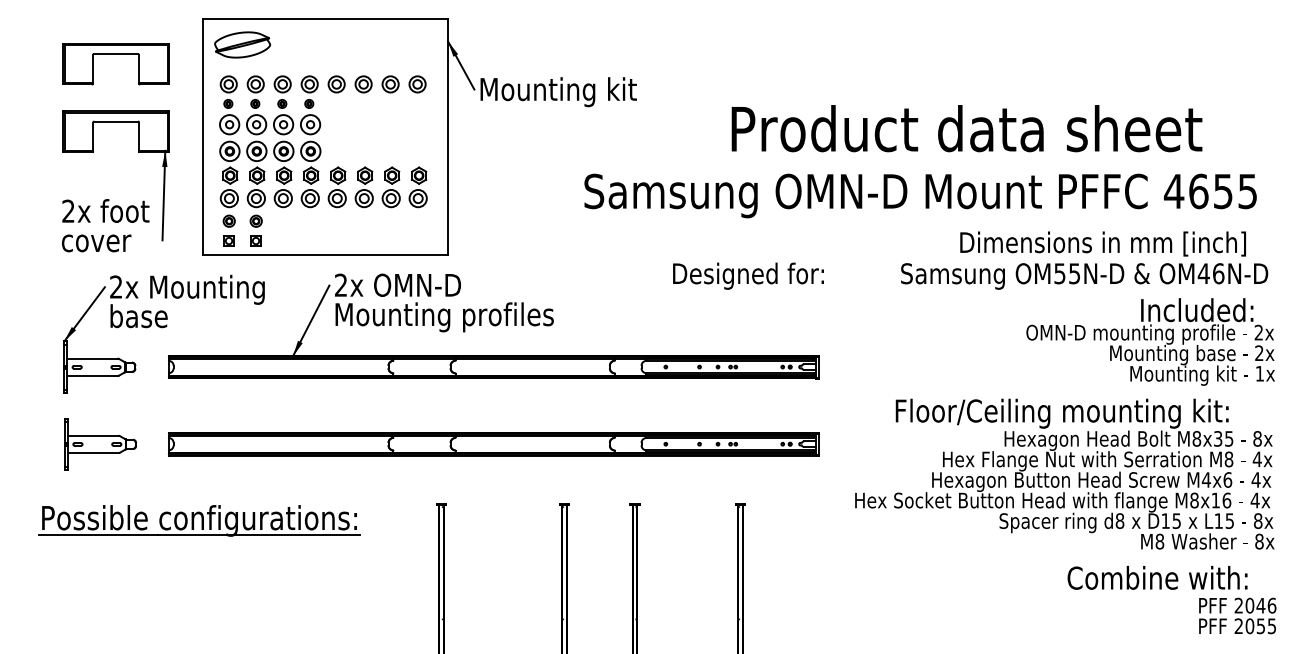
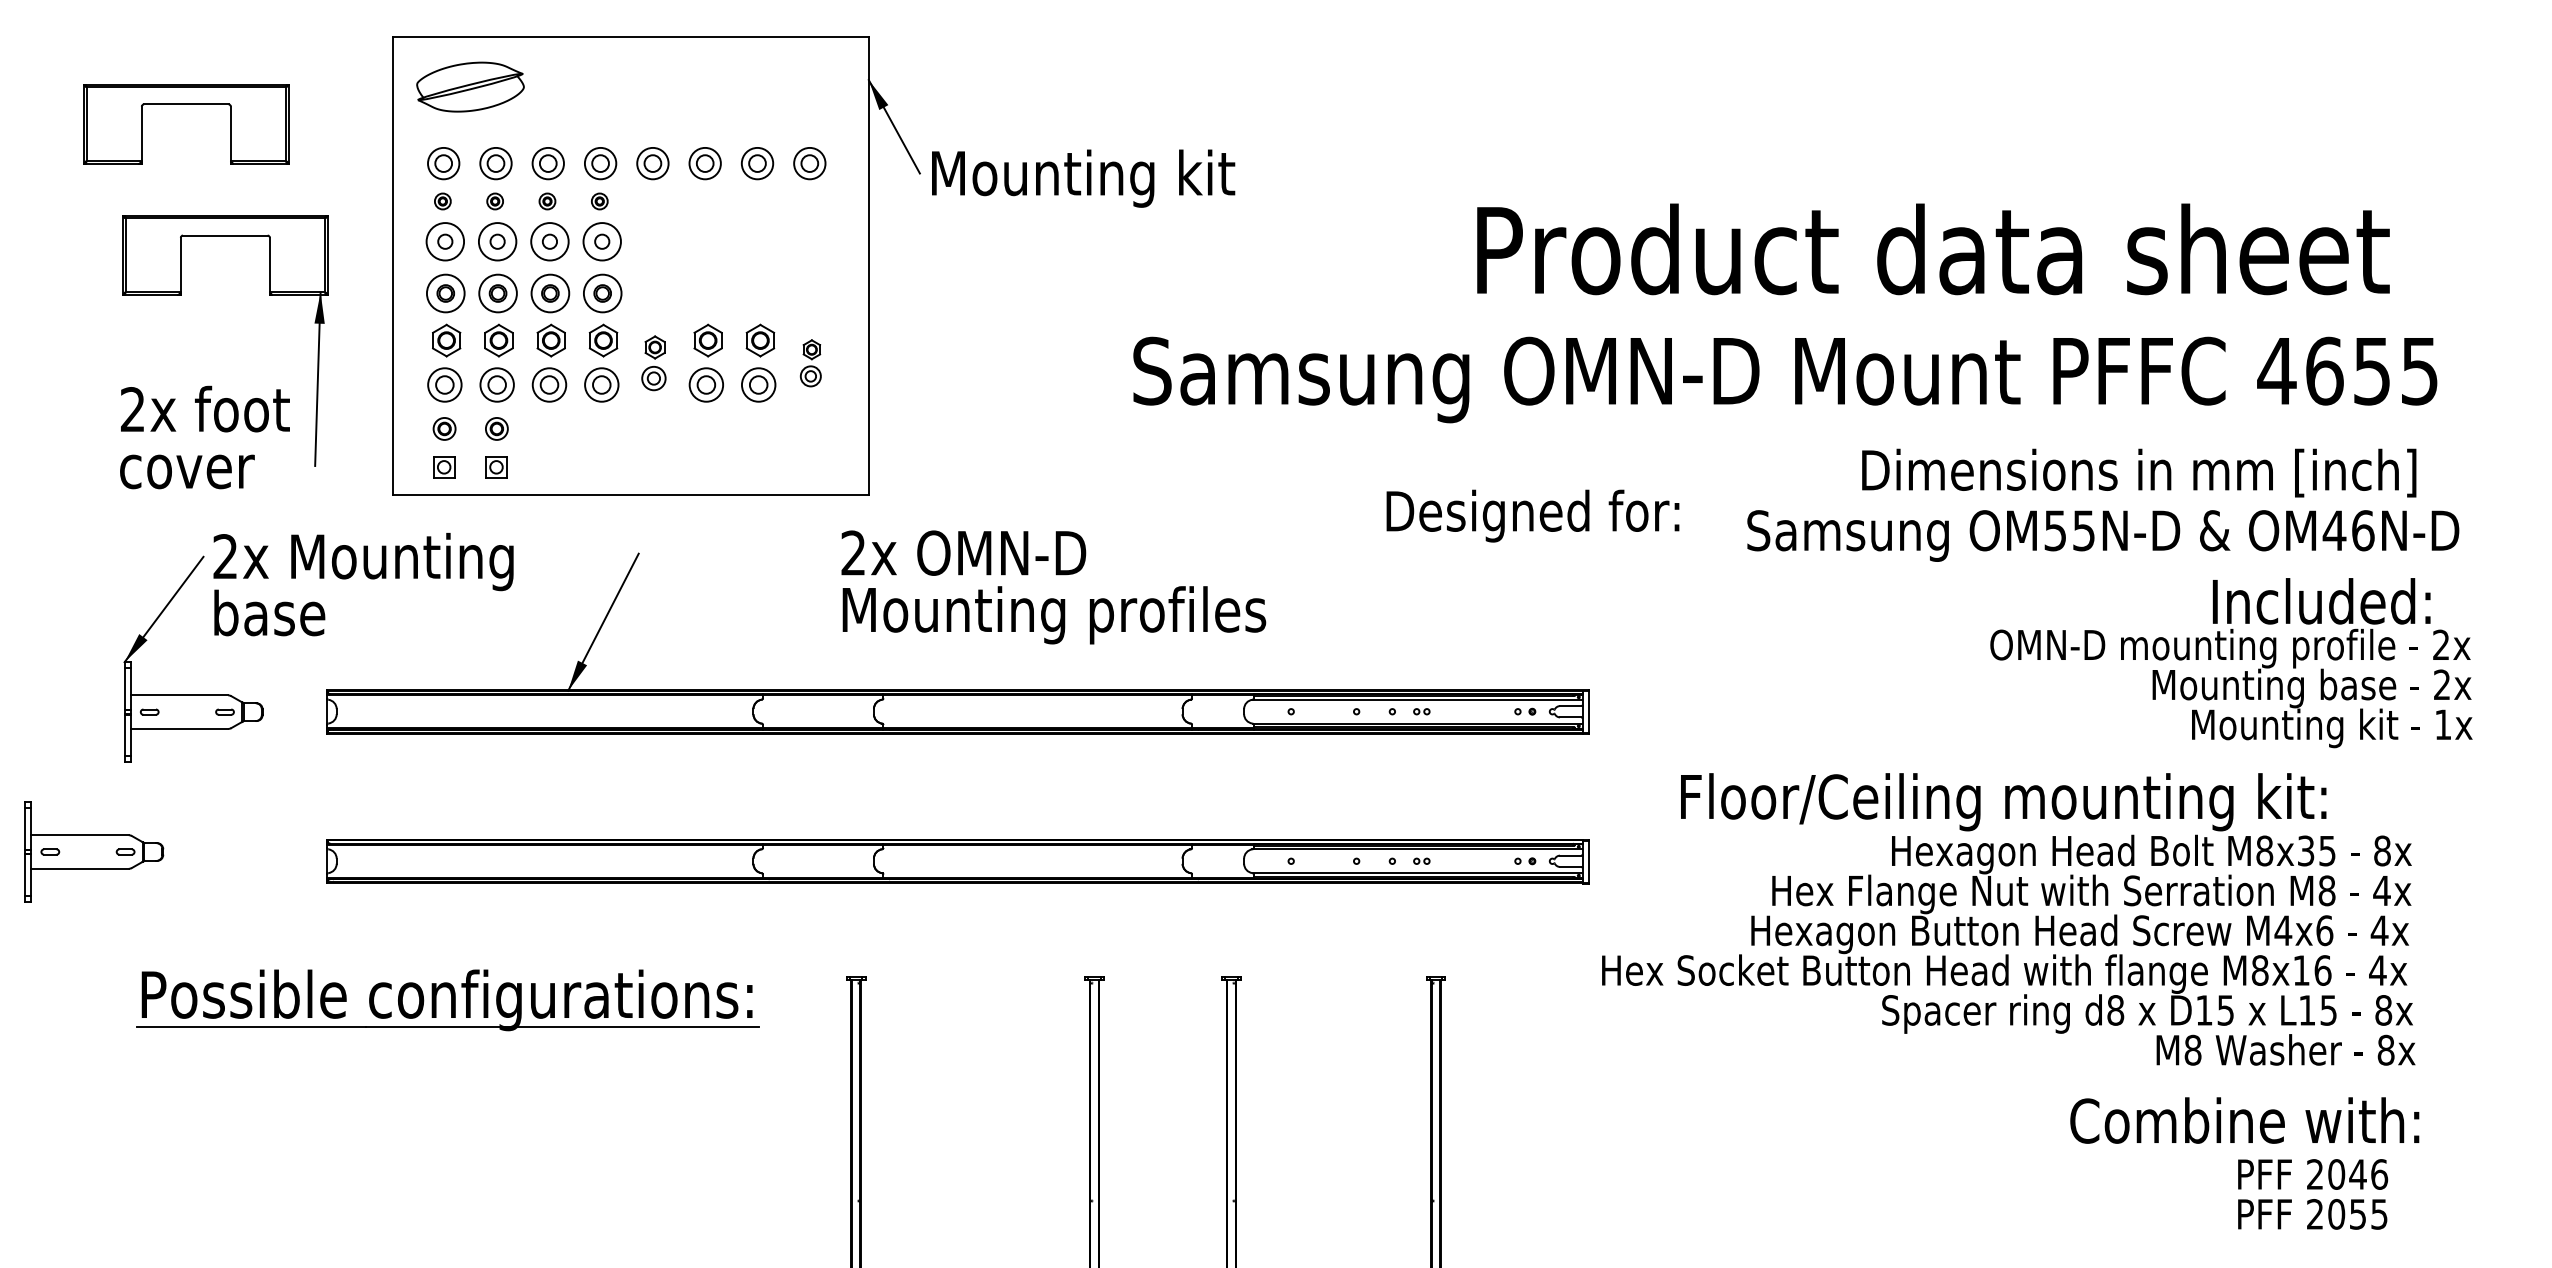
part: (115, 54) -> (185, 105), moved
text: (966, 128) -> (1932, 249), moved
part: (336, 187) -> (652, 363), size x0.7
part: (417, 187) -> (809, 363), size x0.6
text: (748, 275) -> (1532, 514), moved
text: (444, 302) -> (1053, 586), moved
part: (100, 444) -> (94, 852), moved
text: (1064, 473) -> (2008, 918), moved
part: (199, 520) -> (446, 999), moved
text: (1237, 615) -> (2312, 1193), moved

